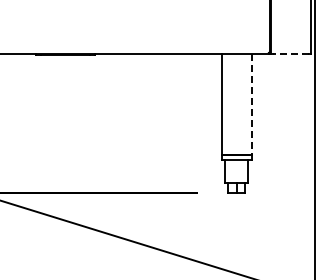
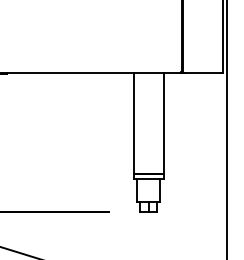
line: (290, 54) -> (202, 73), dashed -> solid
line: (251, 104) -> (163, 123), dashed -> solid

